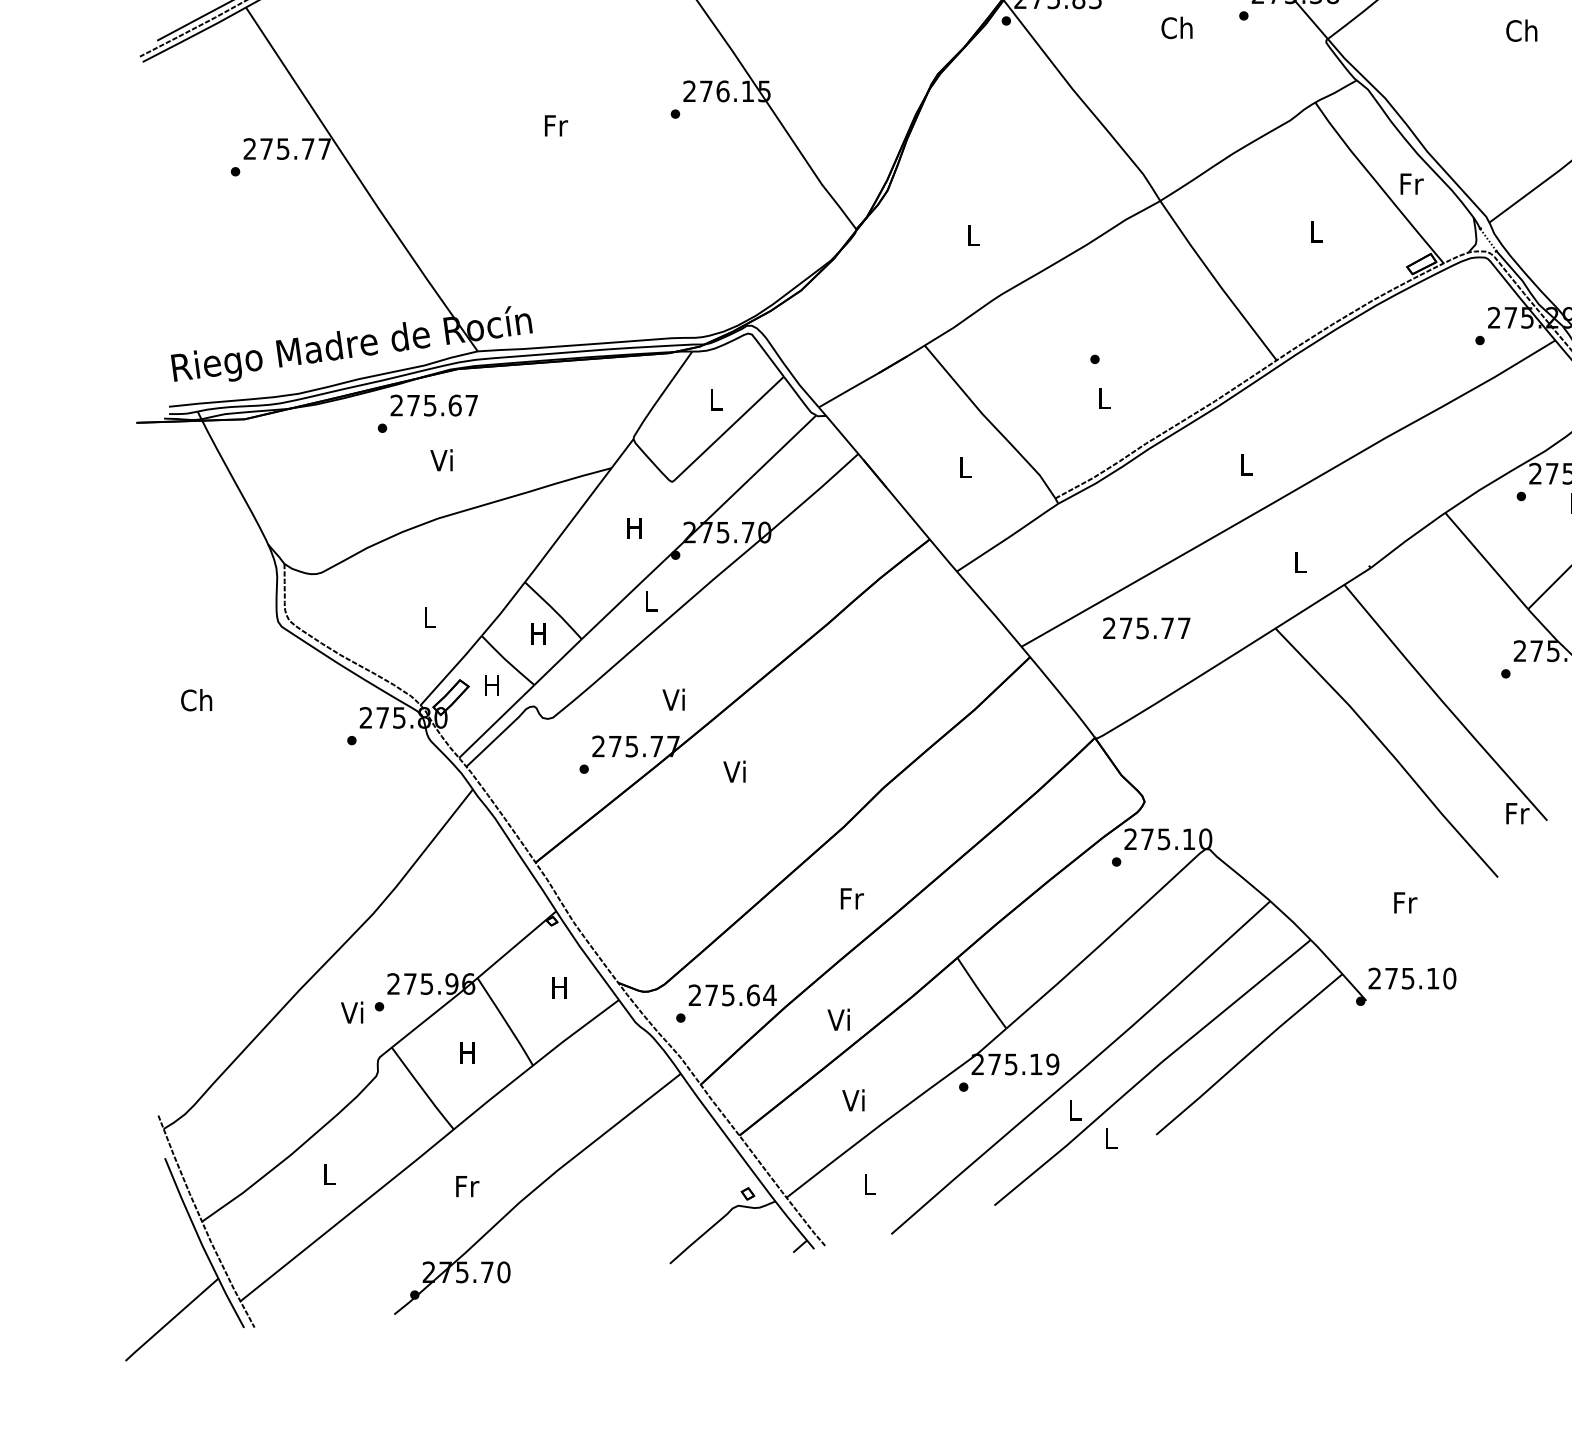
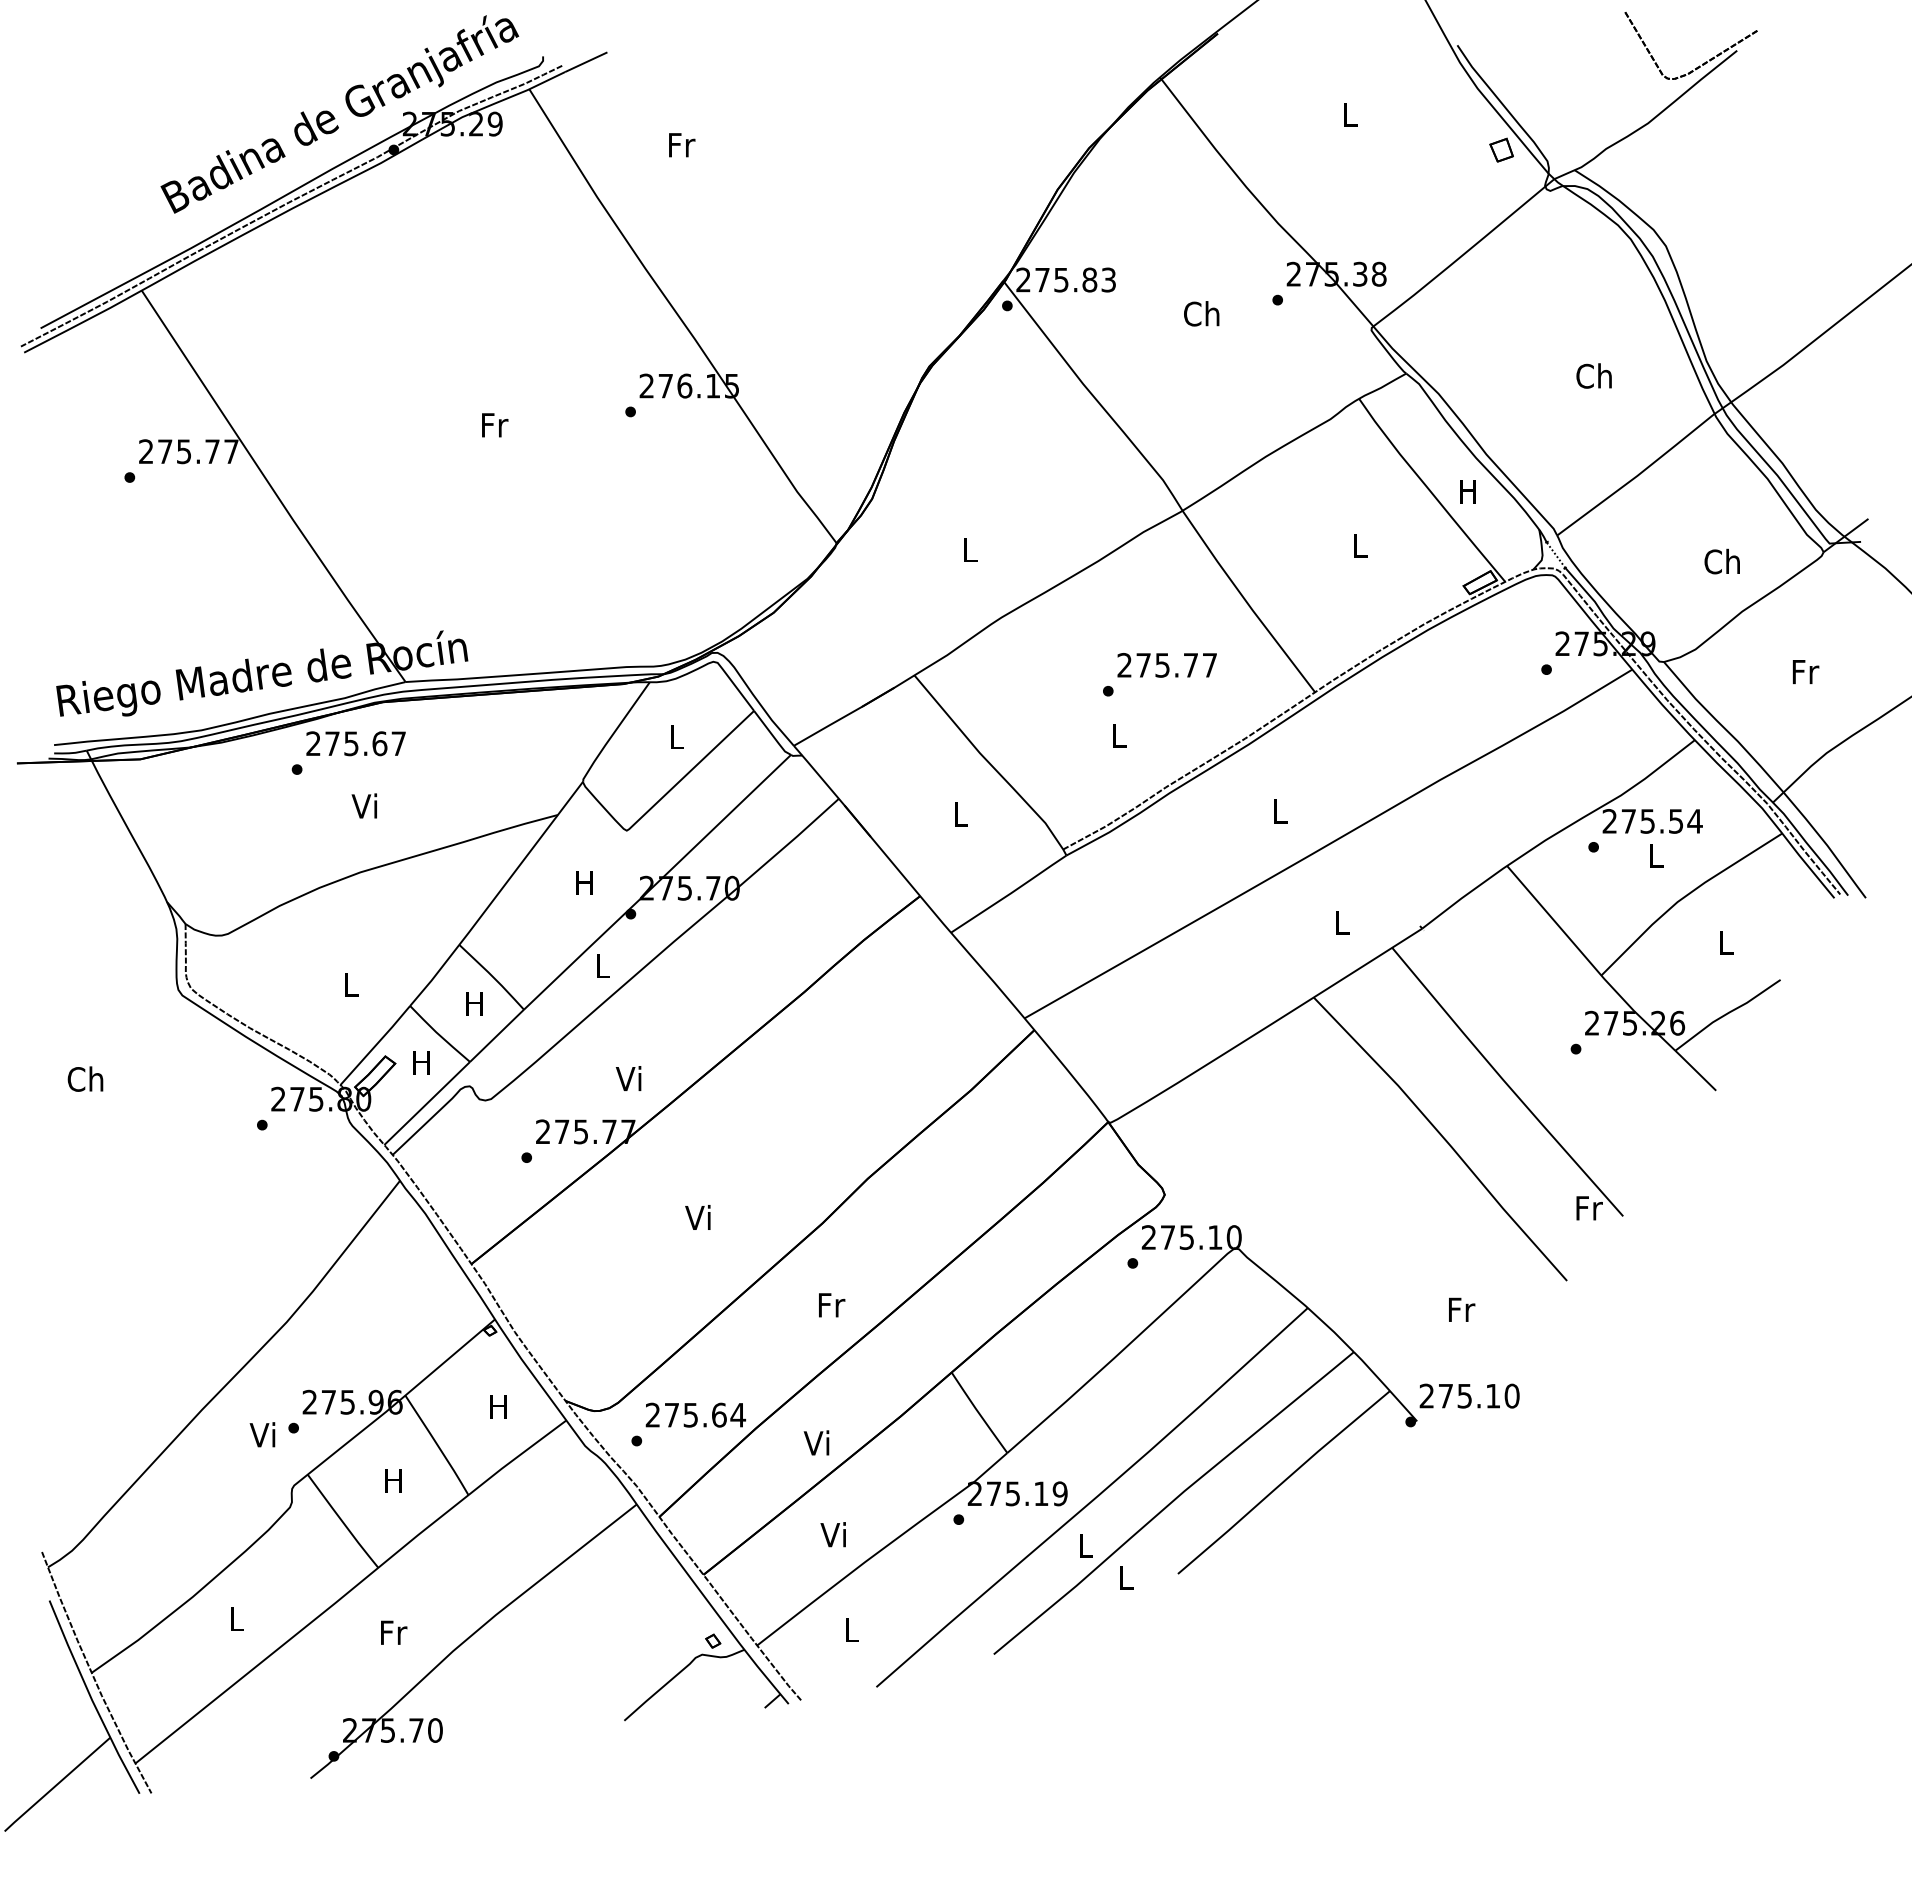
text: (1521, 30) -> (1593, 375), moved
text: (1412, 184) -> (1469, 491), Fr -> H
text: (1146, 628) -> (1166, 665), moved
text: (734, 771) -> (697, 1217), moved

